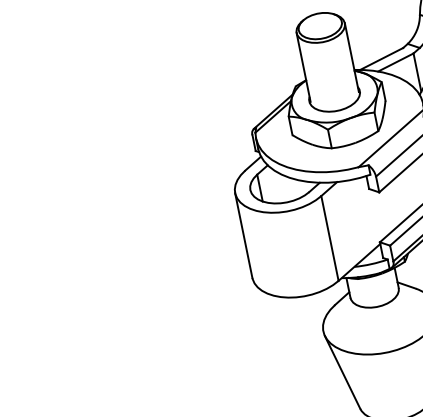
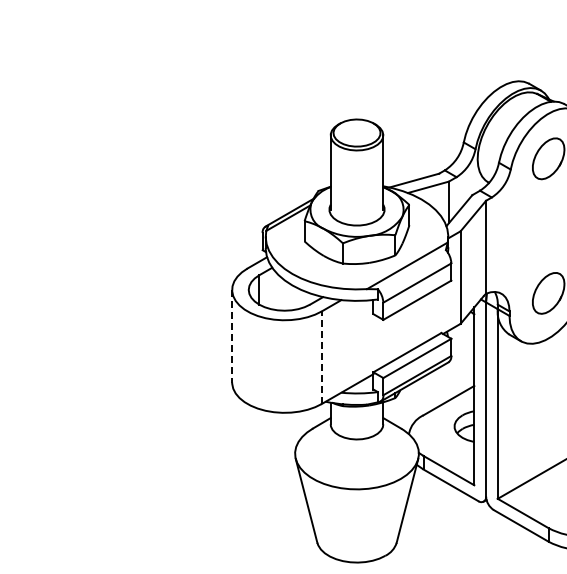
line: (244, 235) -> (232, 336), solid -> dashed
line: (329, 238) -> (321, 357), solid -> dashed

